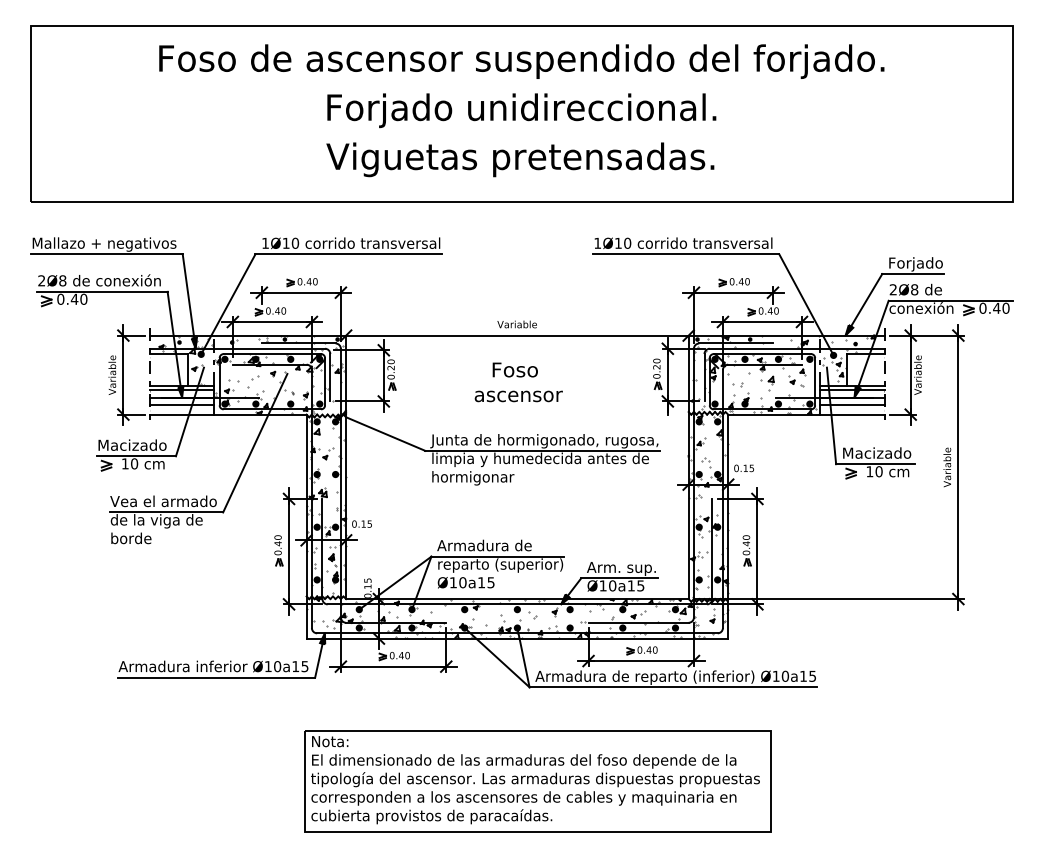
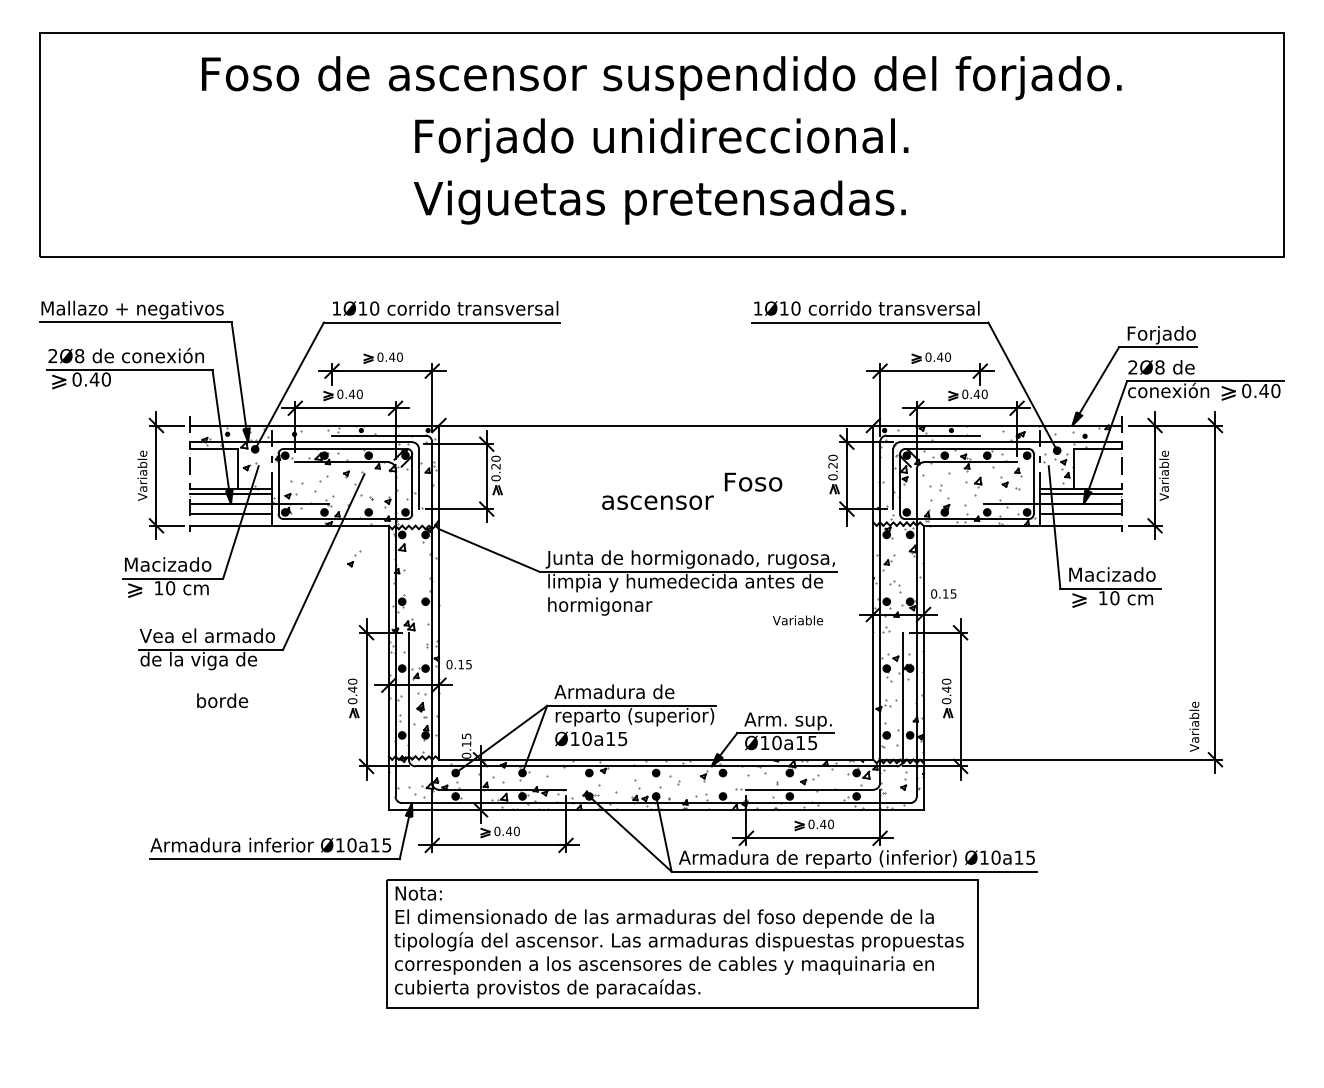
text: (516, 324) -> (797, 620), moved
text: (515, 369) -> (753, 481), moved
part: (328, 453) -> (354, 558), moved
text: (947, 467) -> (1194, 726), moved
text: (131, 538) -> (222, 700), moved
part: (538, 781) -> (682, 943), moved

